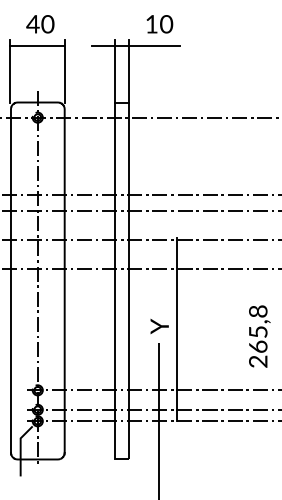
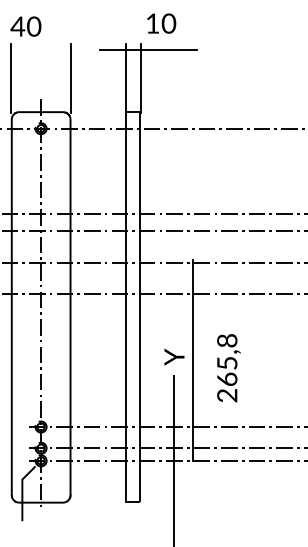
text: (39, 24) -> (25, 26), moved
text: (159, 24) -> (161, 23), moved
line: (37, 46) -> (40, 50), removed
text: (259, 336) -> (228, 368), moved

